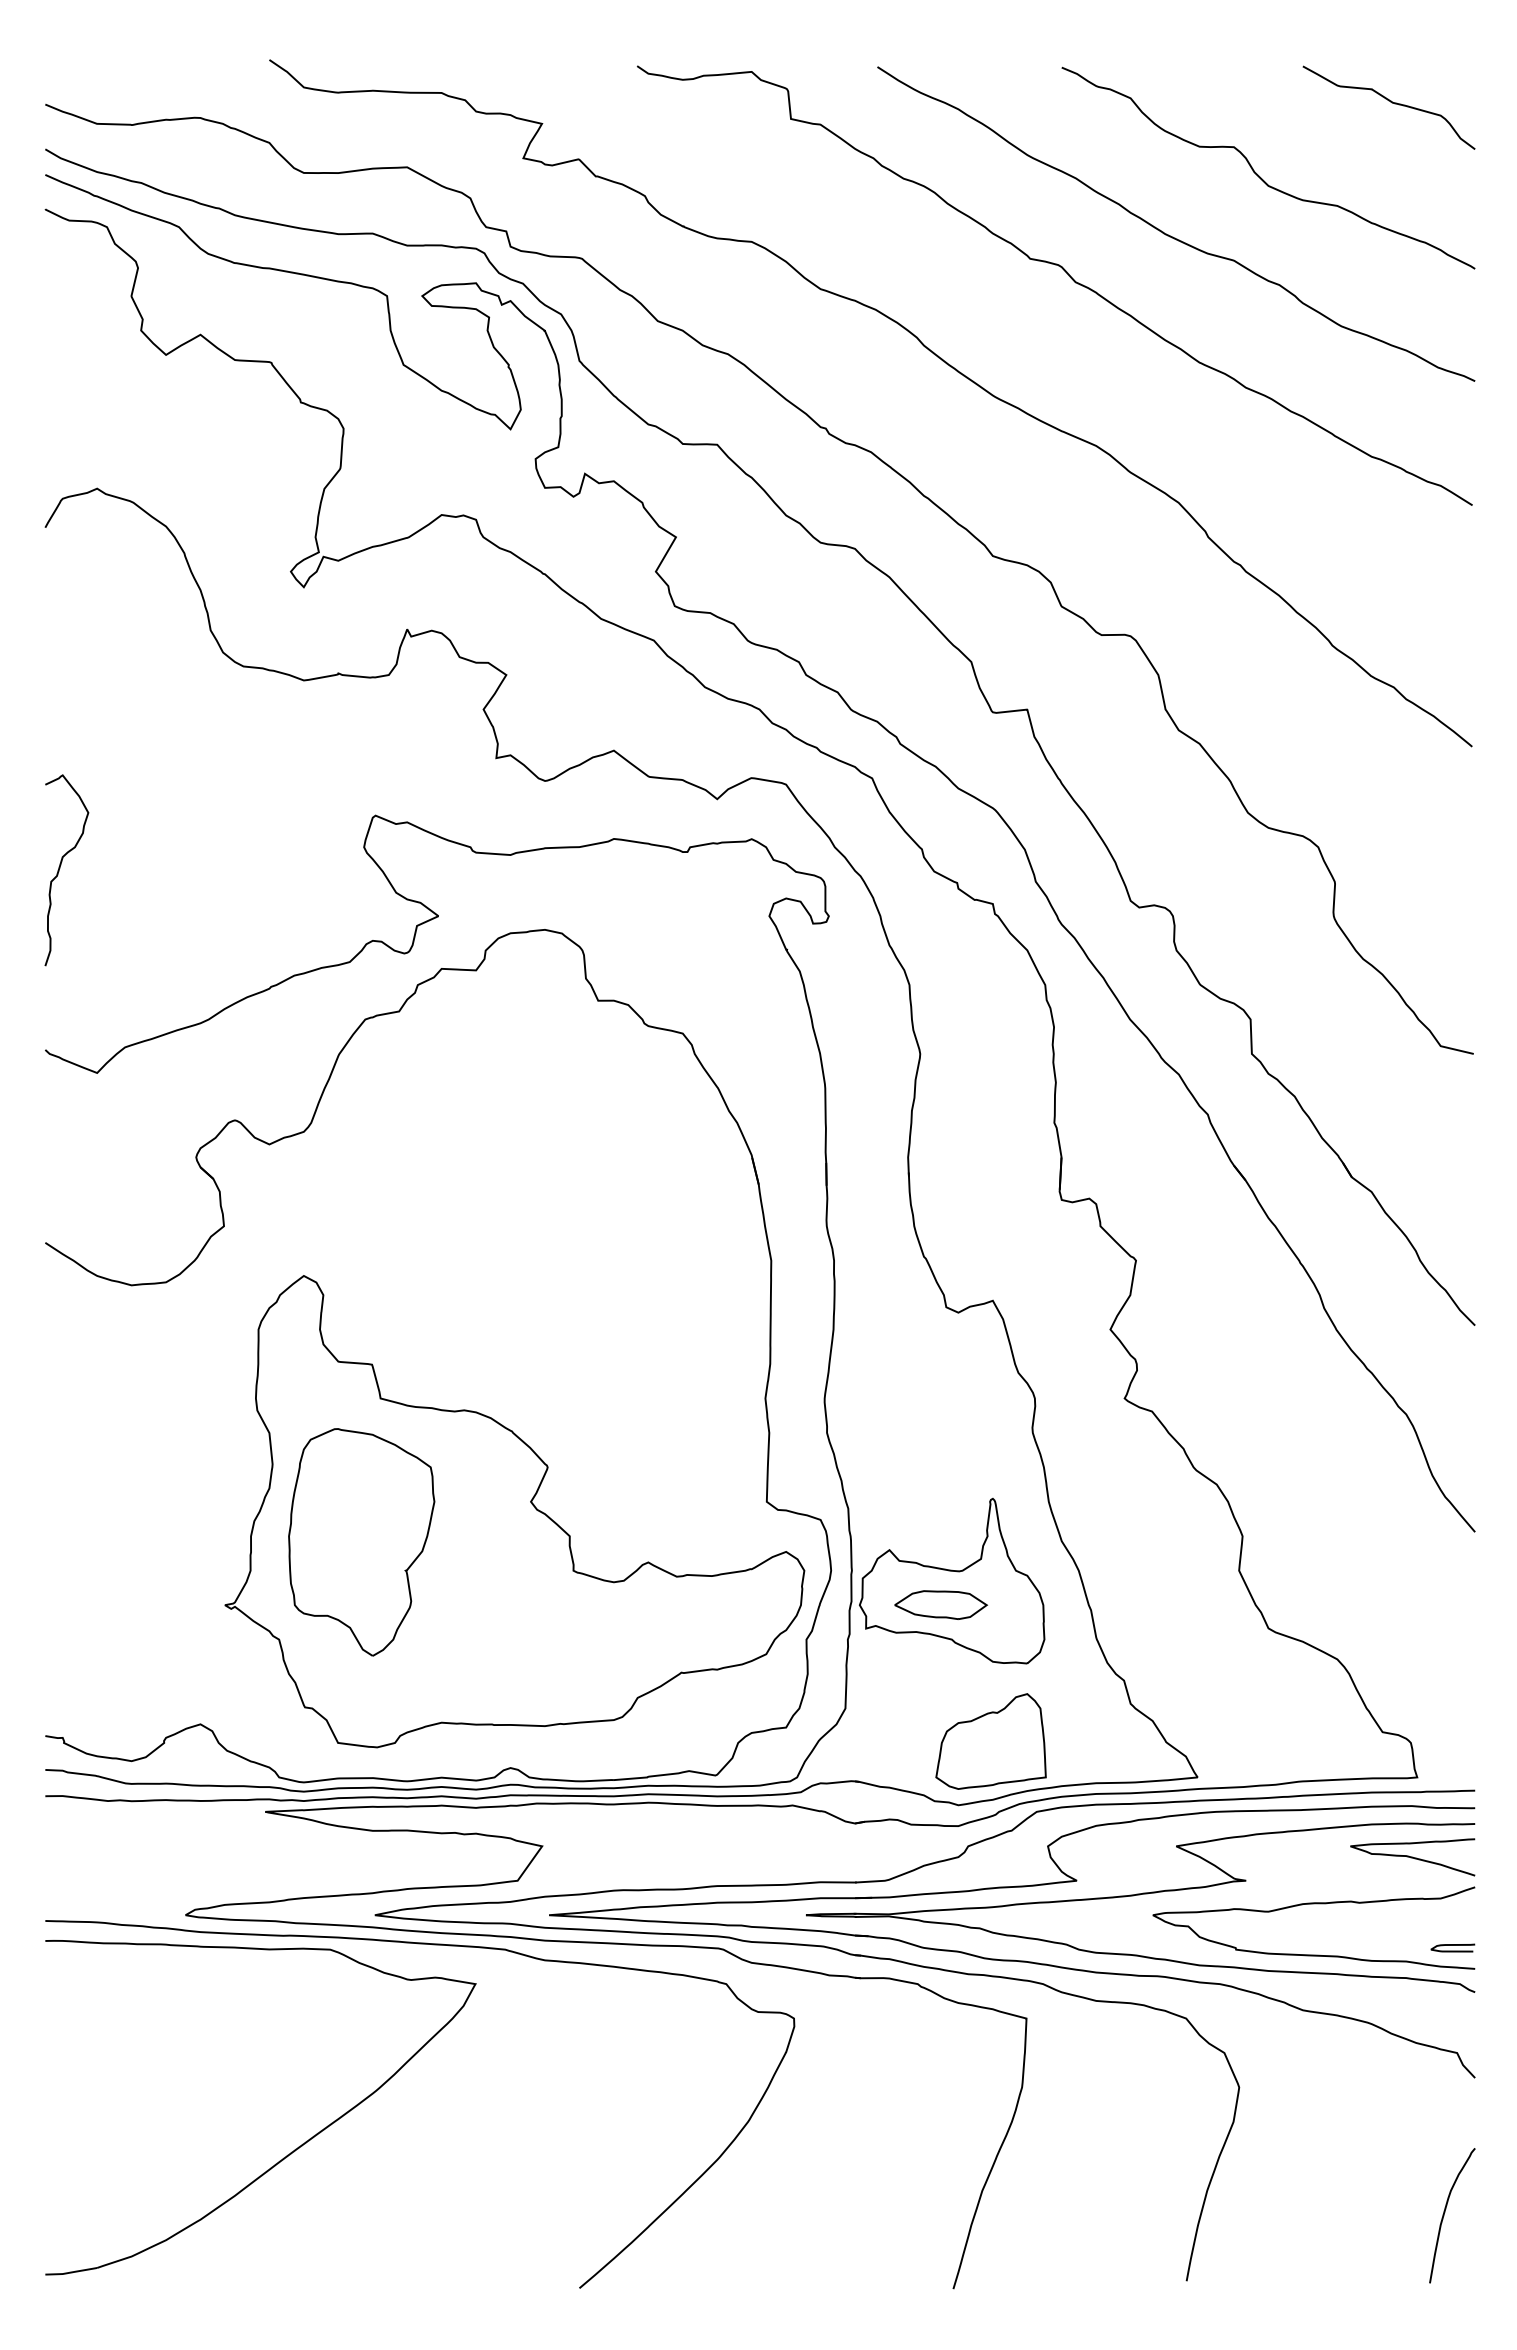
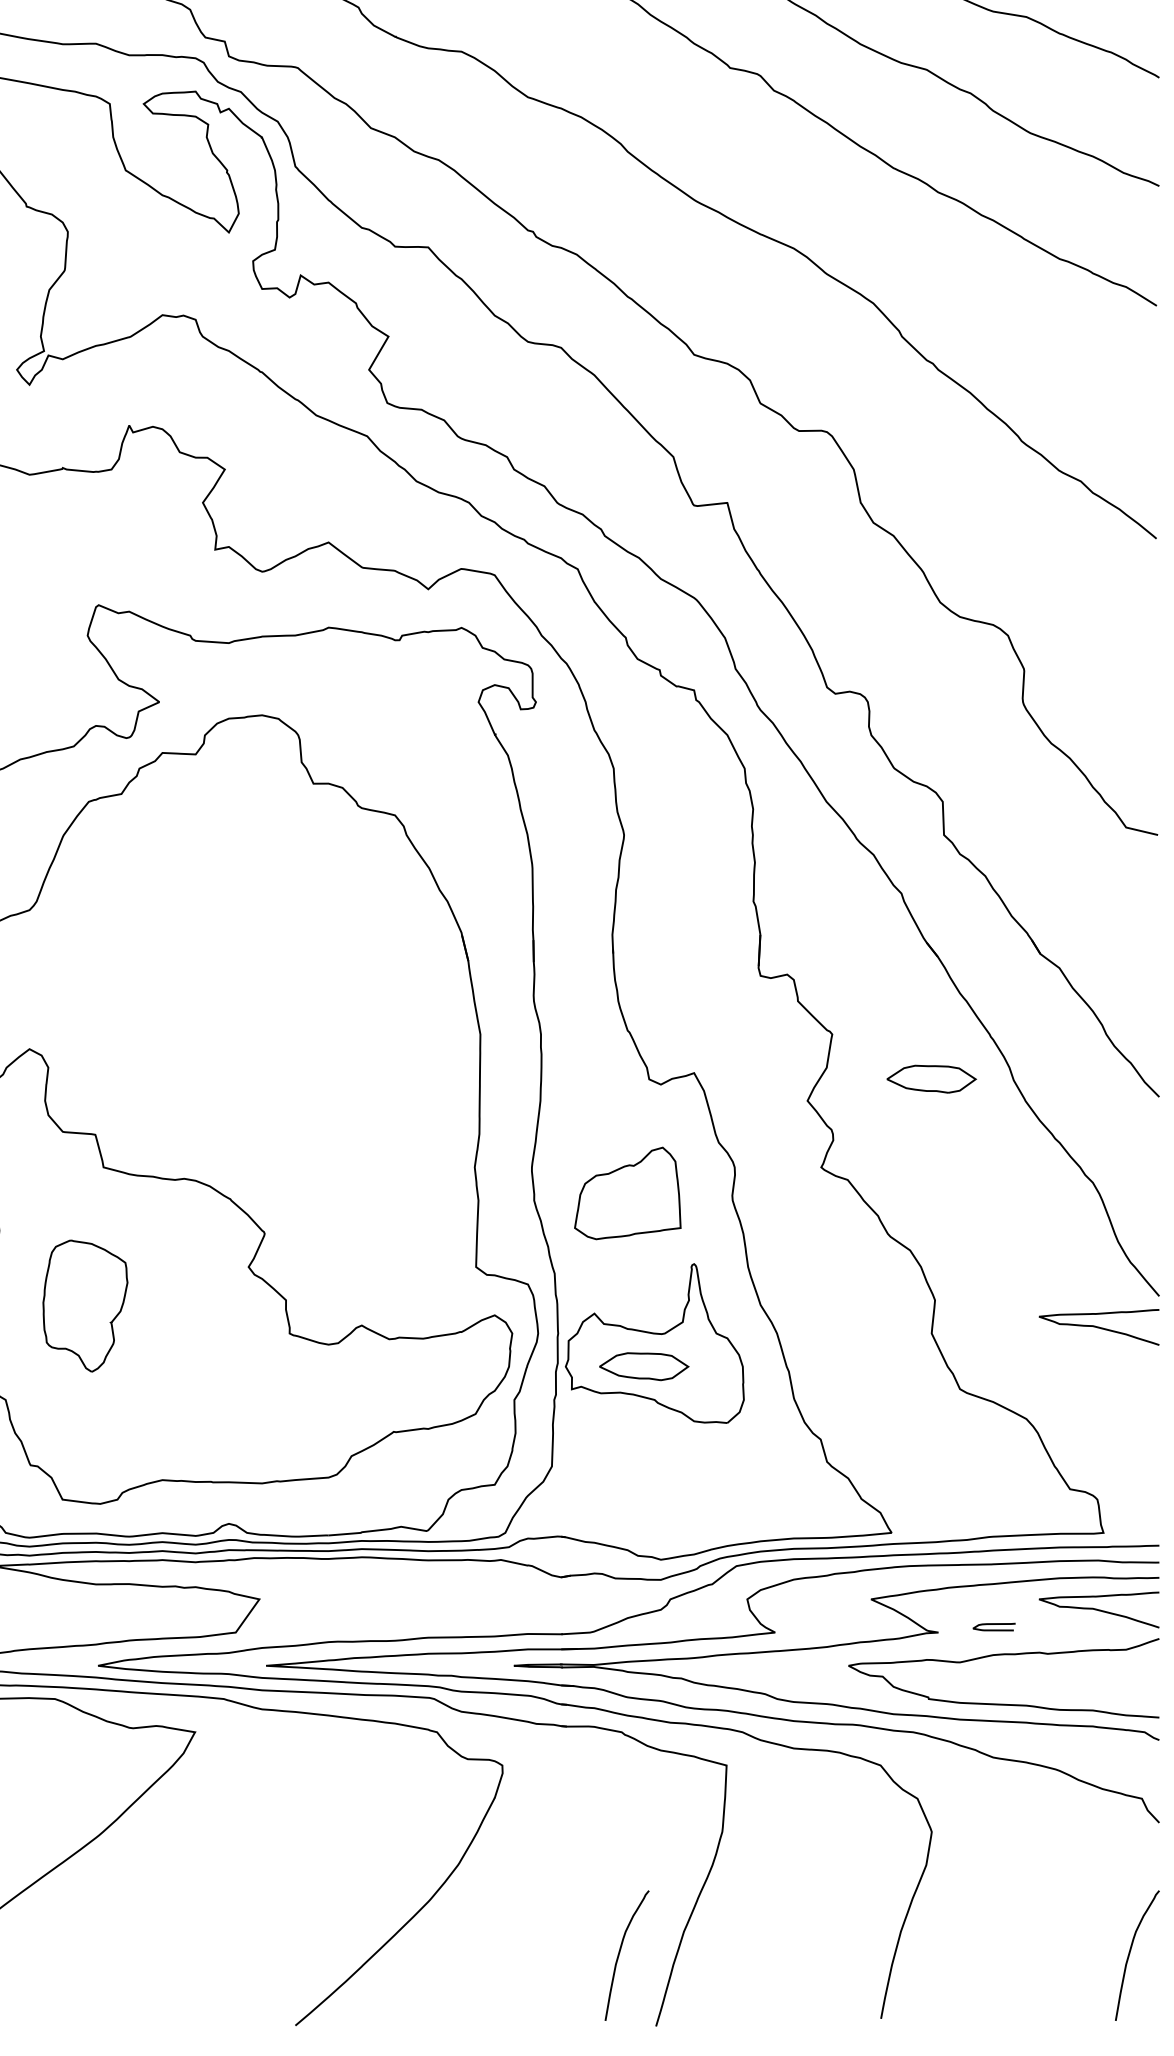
part: (1238, 1306) -> (931, 1078), added
part: (361, 1542) -> (85, 1306), size x0.6
curve: (1412, 1564) -> (1098, 1327), added
part: (990, 1741) -> (627, 1193), moved
curve: (1452, 1945) -> (993, 1624), moved
curve: (916, 2212) -> (620, 1952), added

